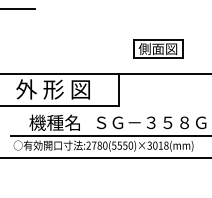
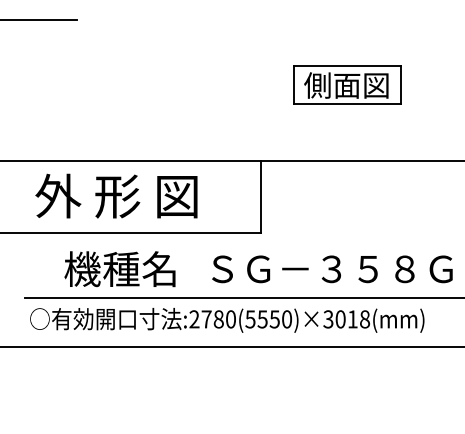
part: (158, 48) -> (347, 84), moved

